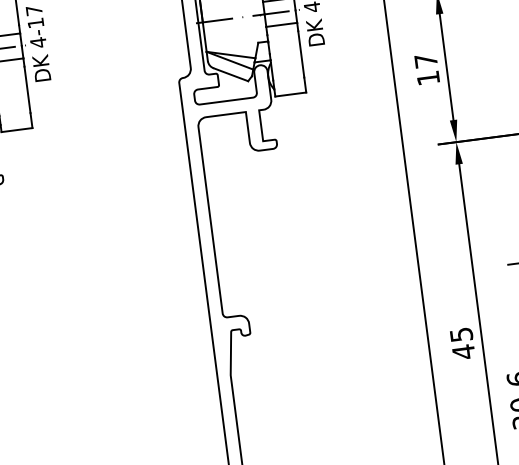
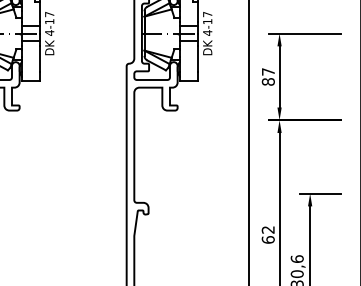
text: (426, 77) -> (267, 81), 17 -> 87
text: (461, 344) -> (267, 235), 45 -> 62

